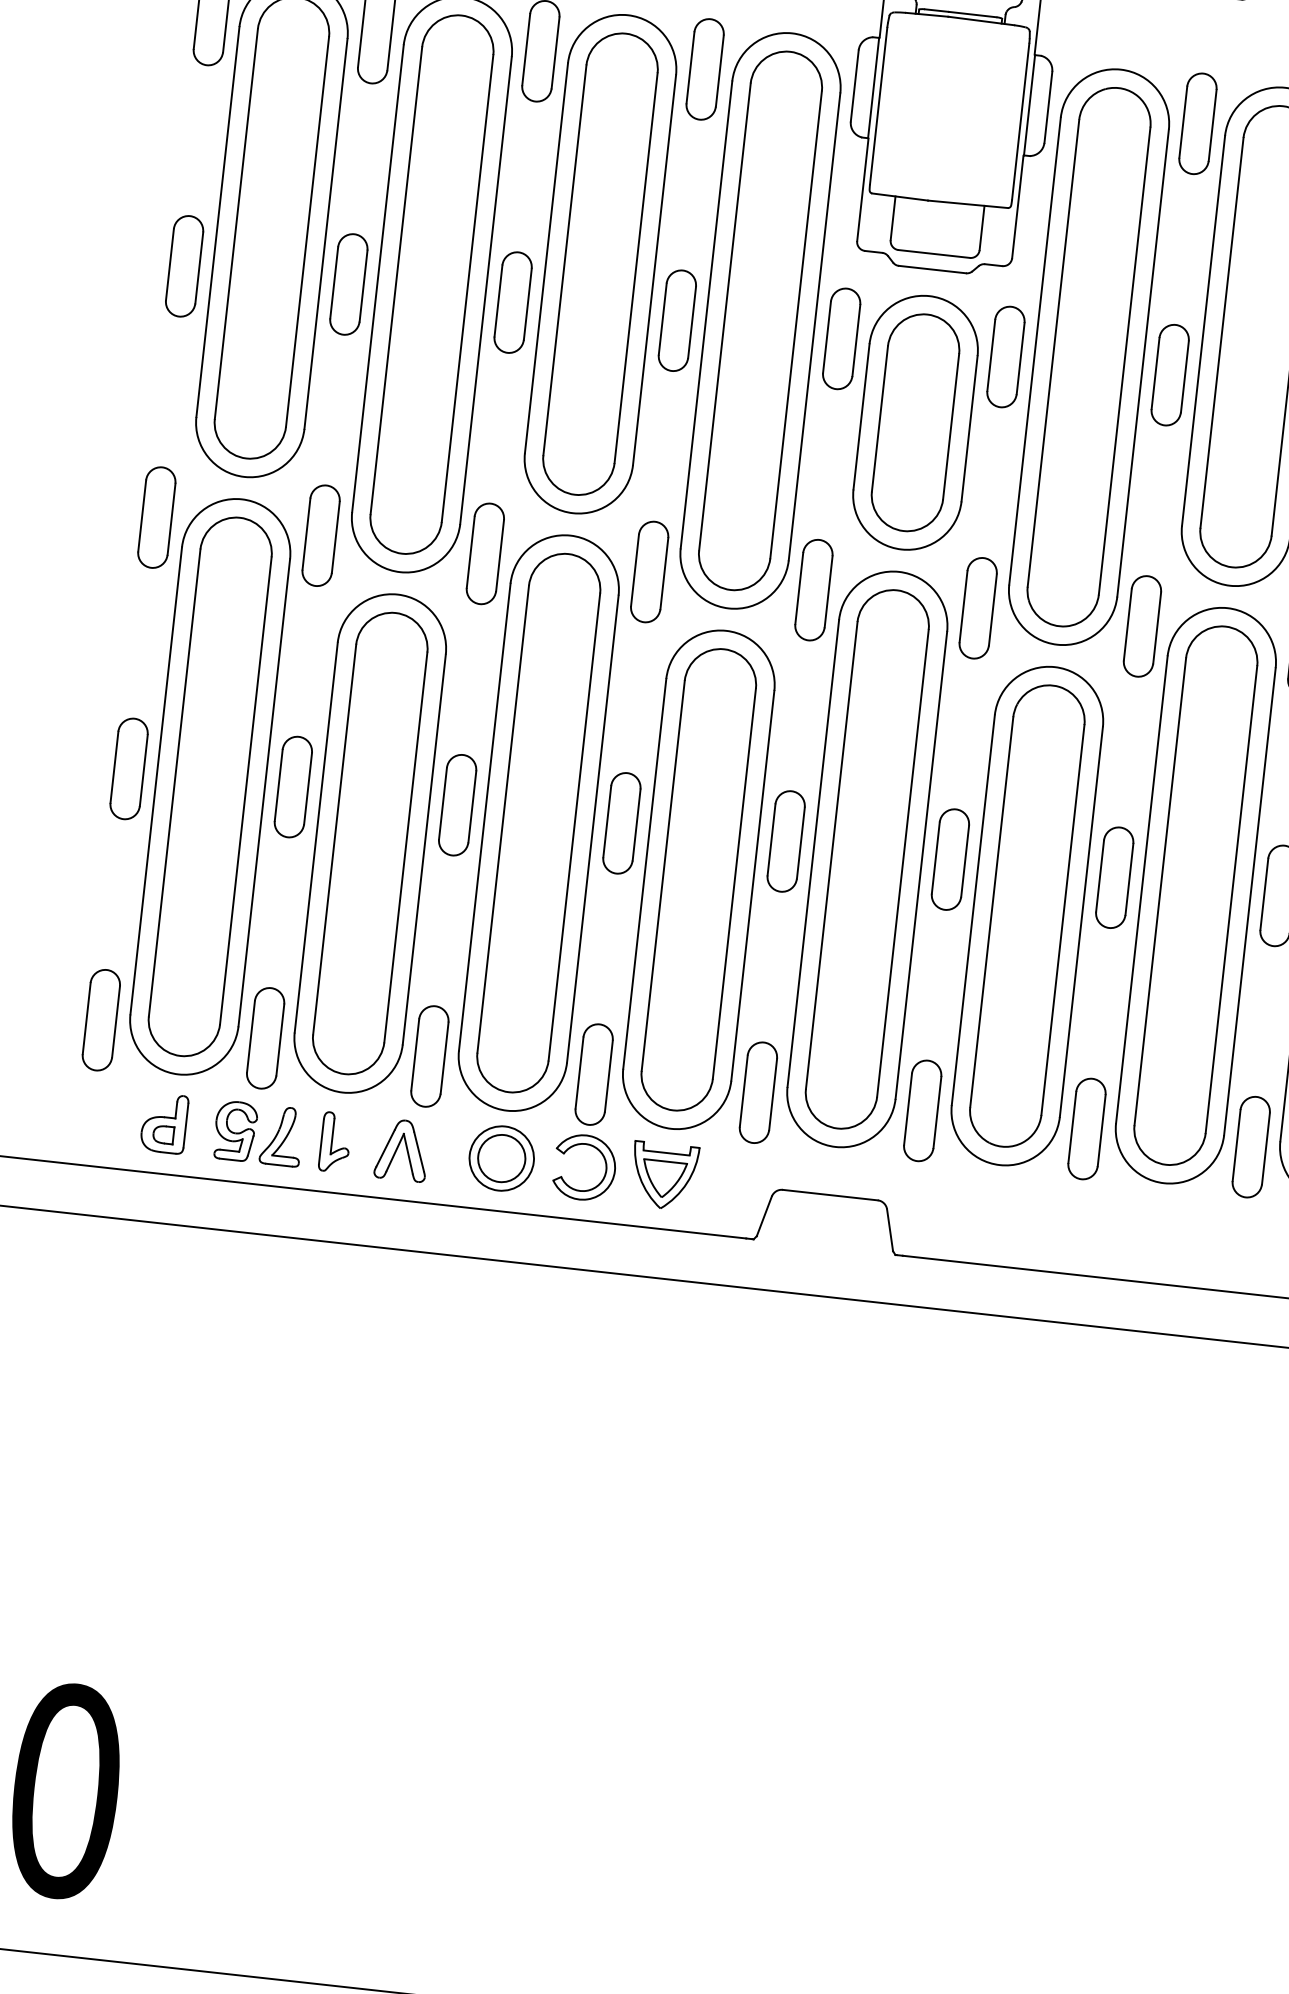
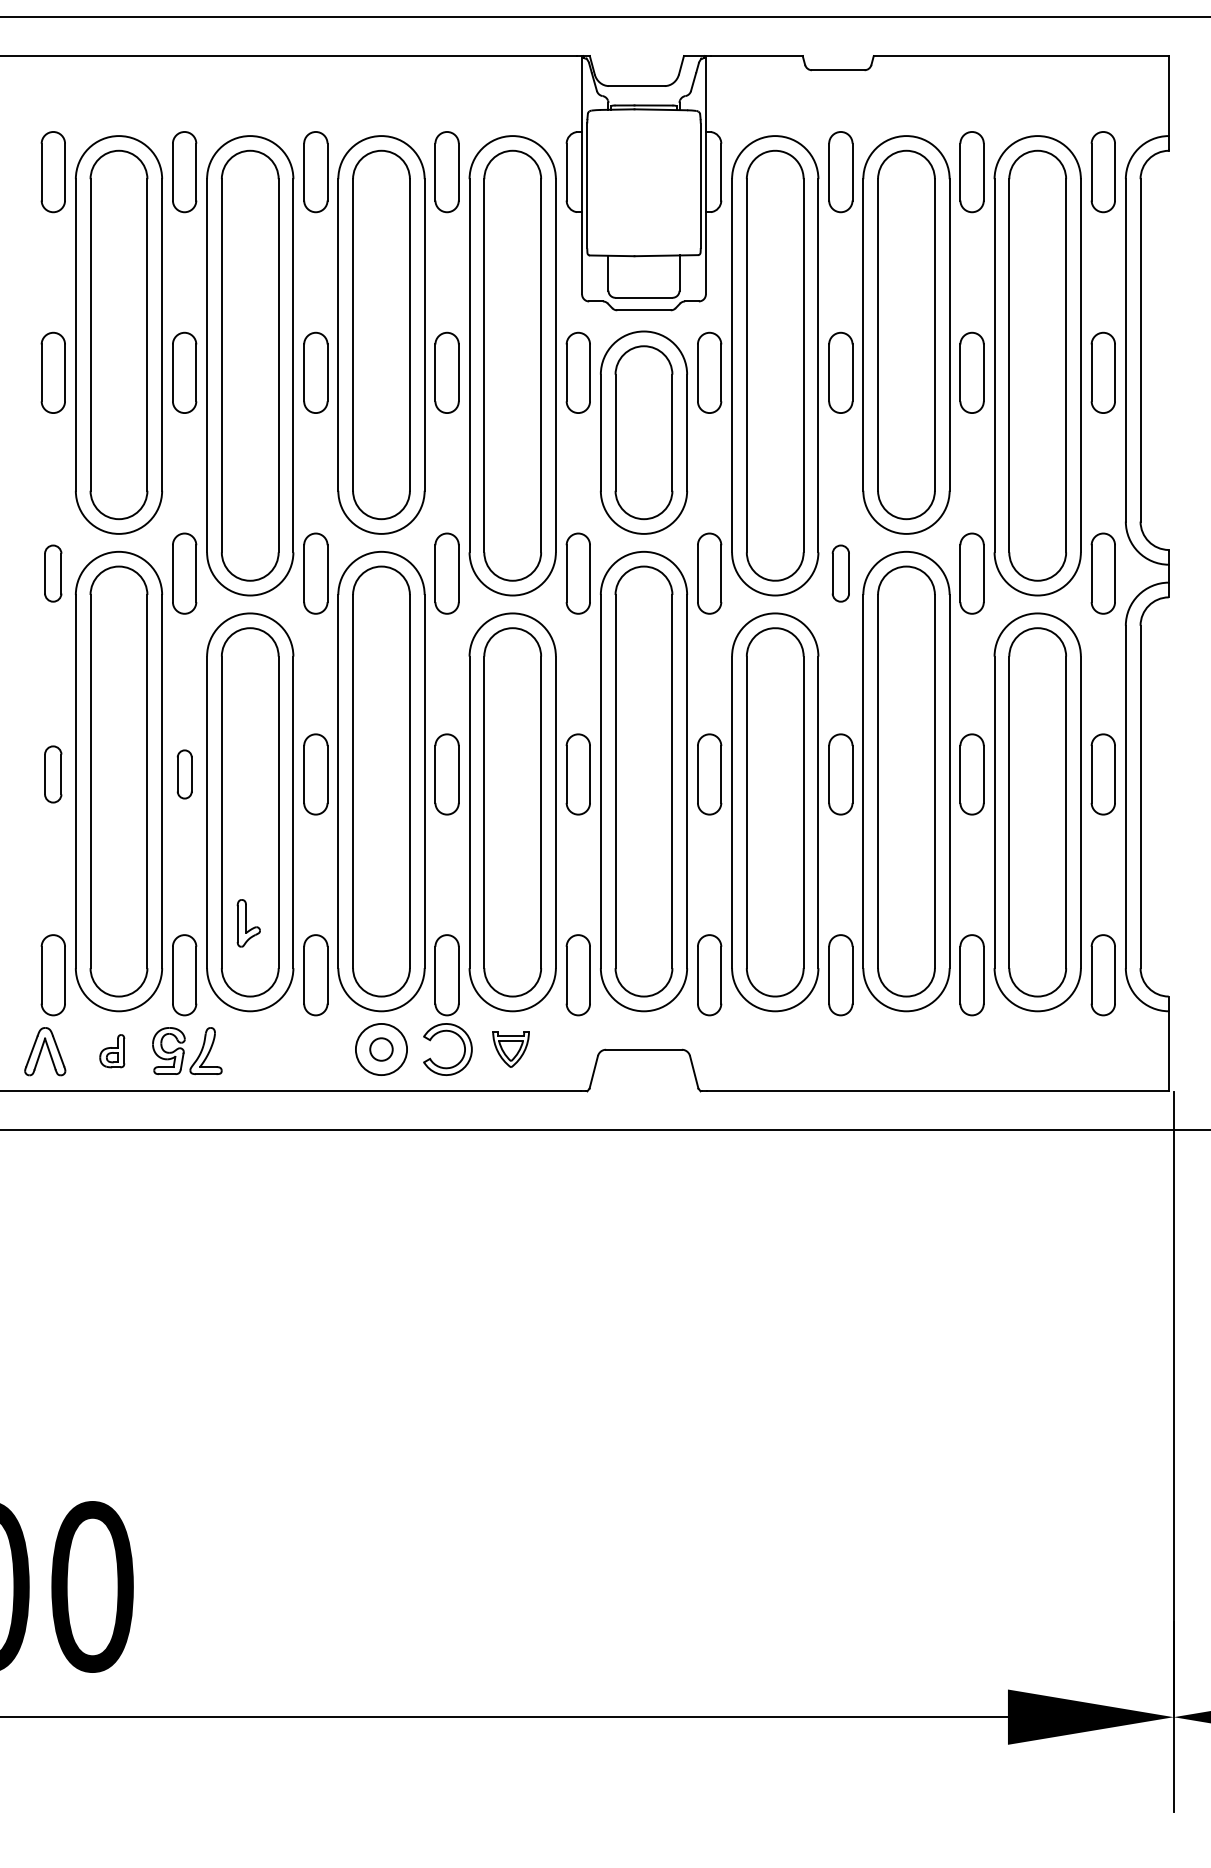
part: (155, 517) -> (52, 573), size x0.7
part: (1142, 626) -> (840, 573), size x0.7
part: (128, 768) -> (52, 774), size x0.7
part: (293, 787) -> (184, 774), size x0.6
part: (164, 1123) -> (112, 1051), size x0.7
part: (335, 1142) -> (248, 923), moved
part: (402, 1150) -> (45, 1051), moved
circle: (501, 1158) -> (381, 1049), size x0.6
part: (663, 1176) -> (510, 1049), size x0.7

